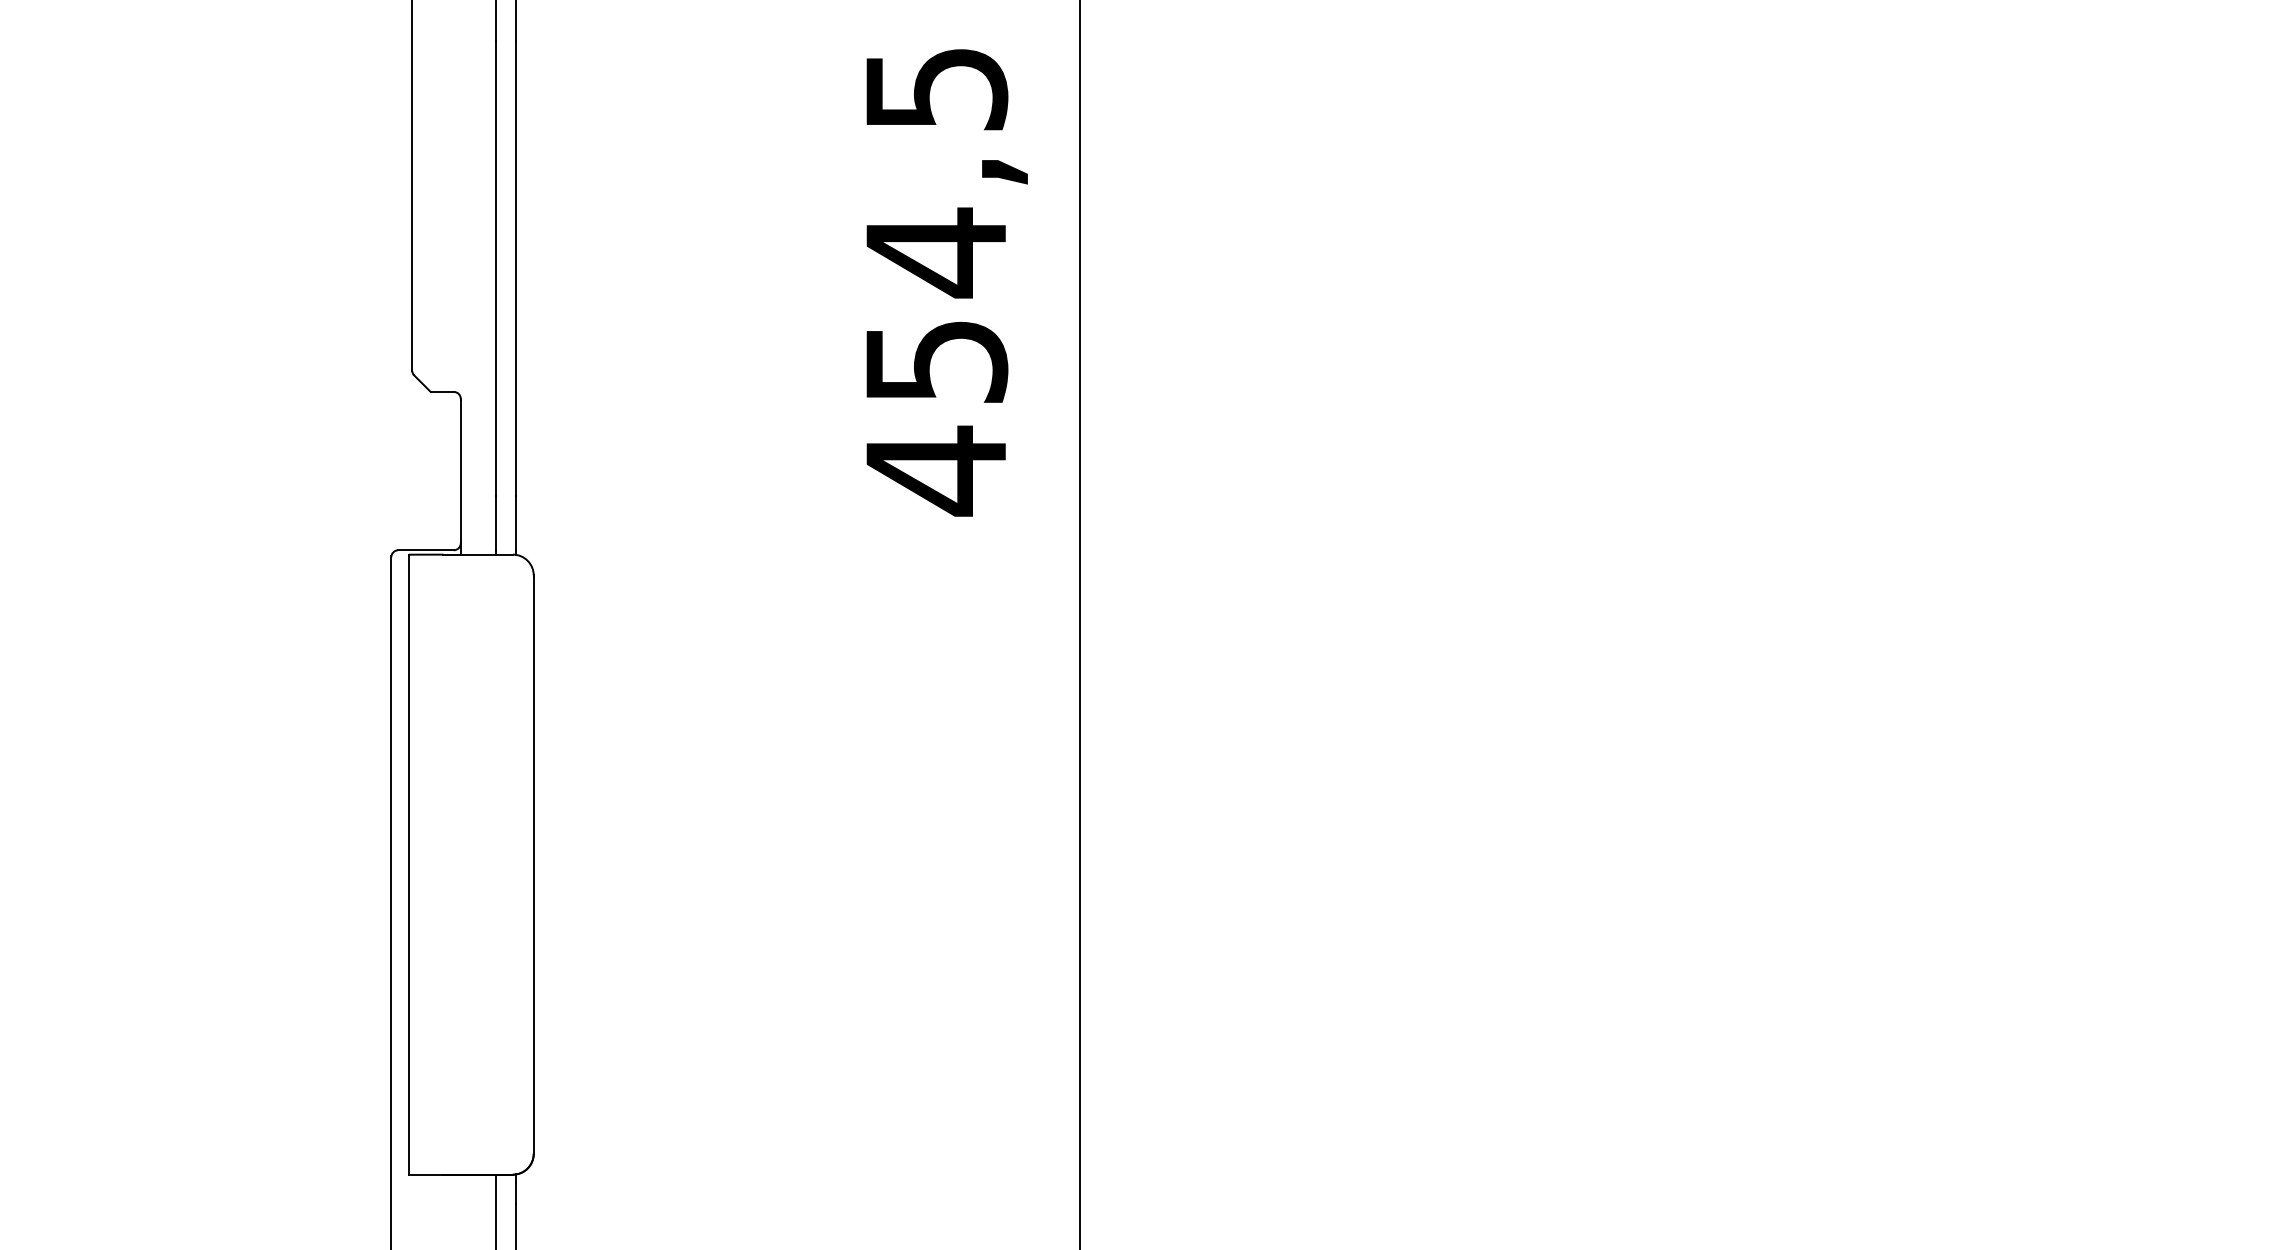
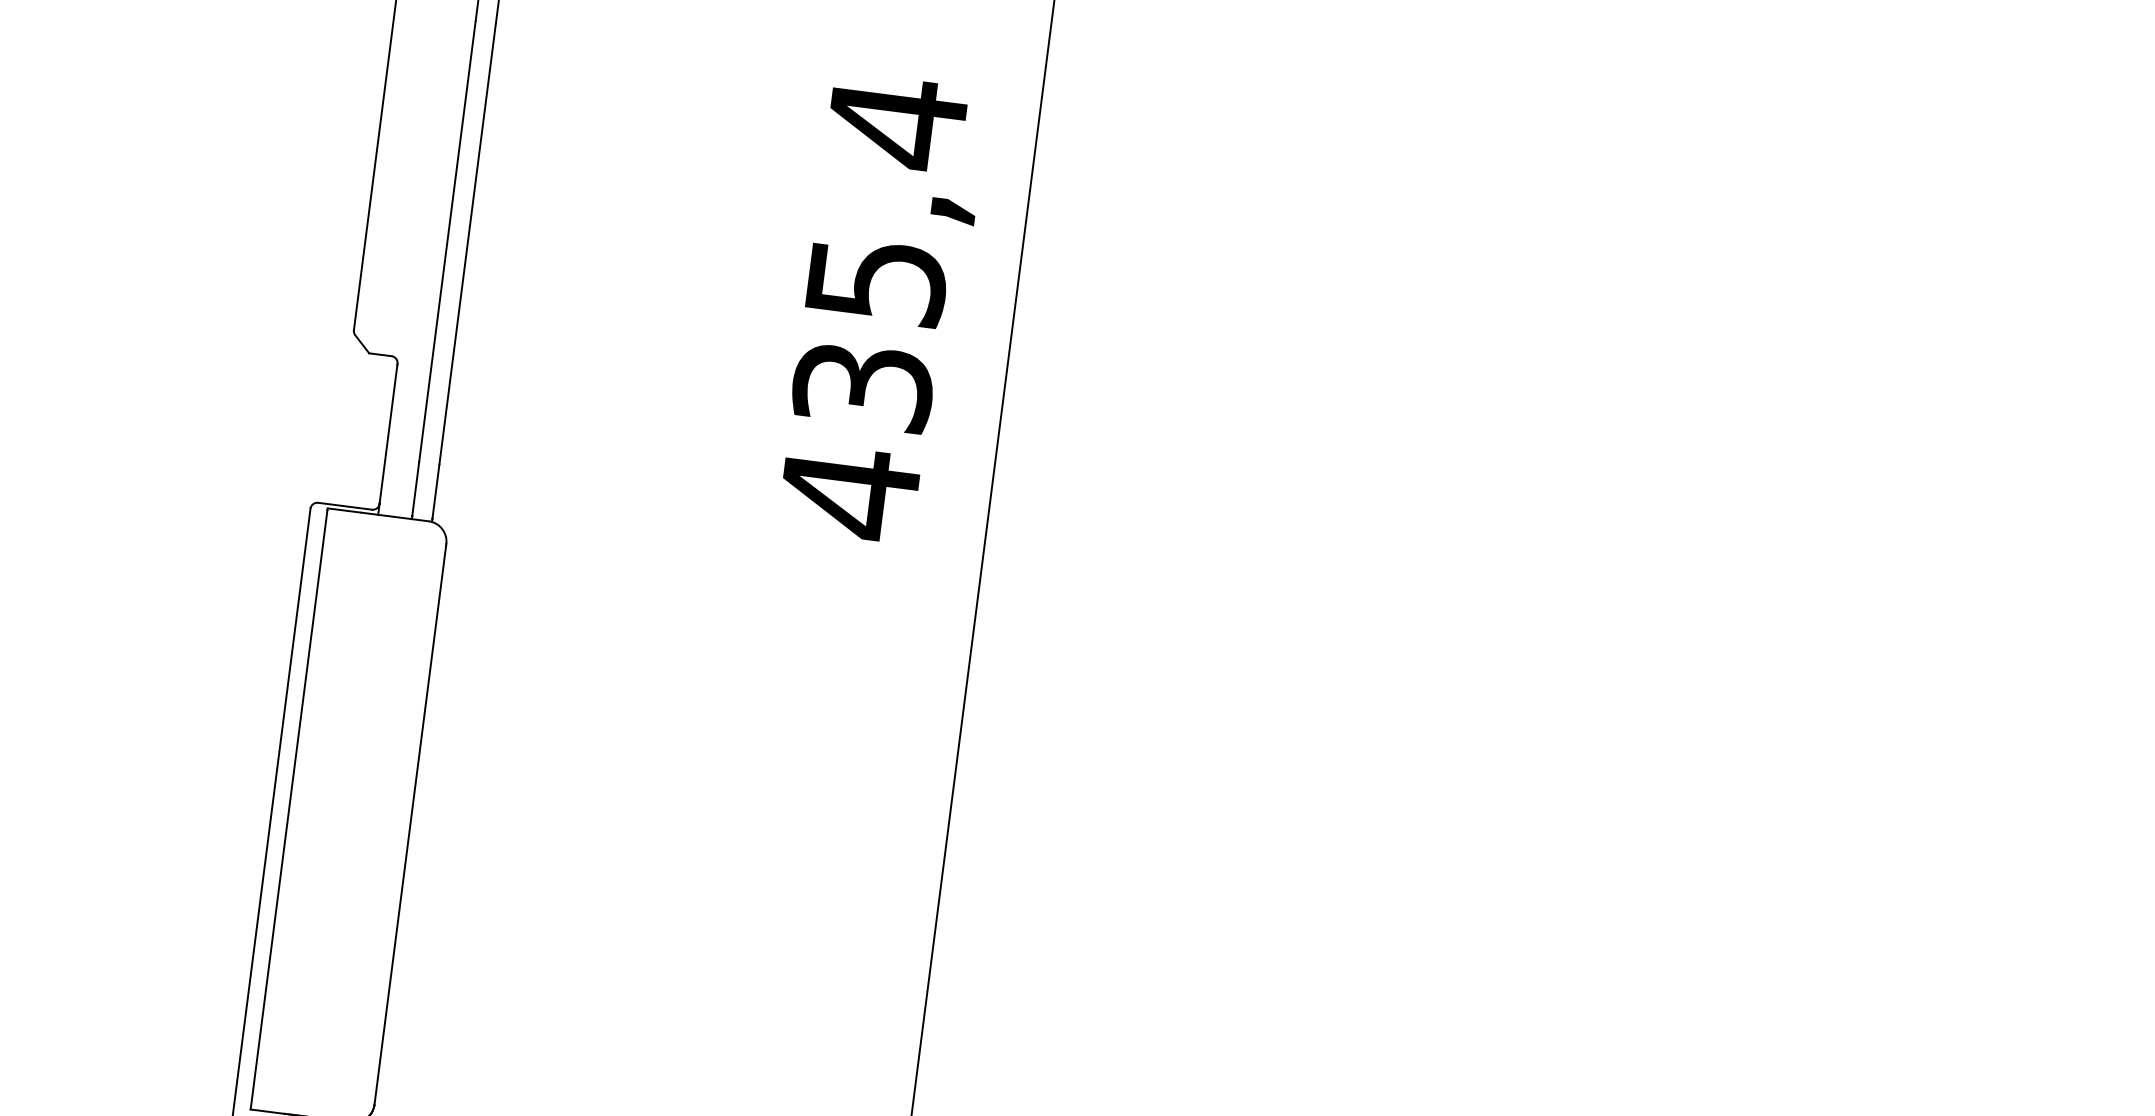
text: (936, 223) -> (880, 252), 454,5 -> 435,4

